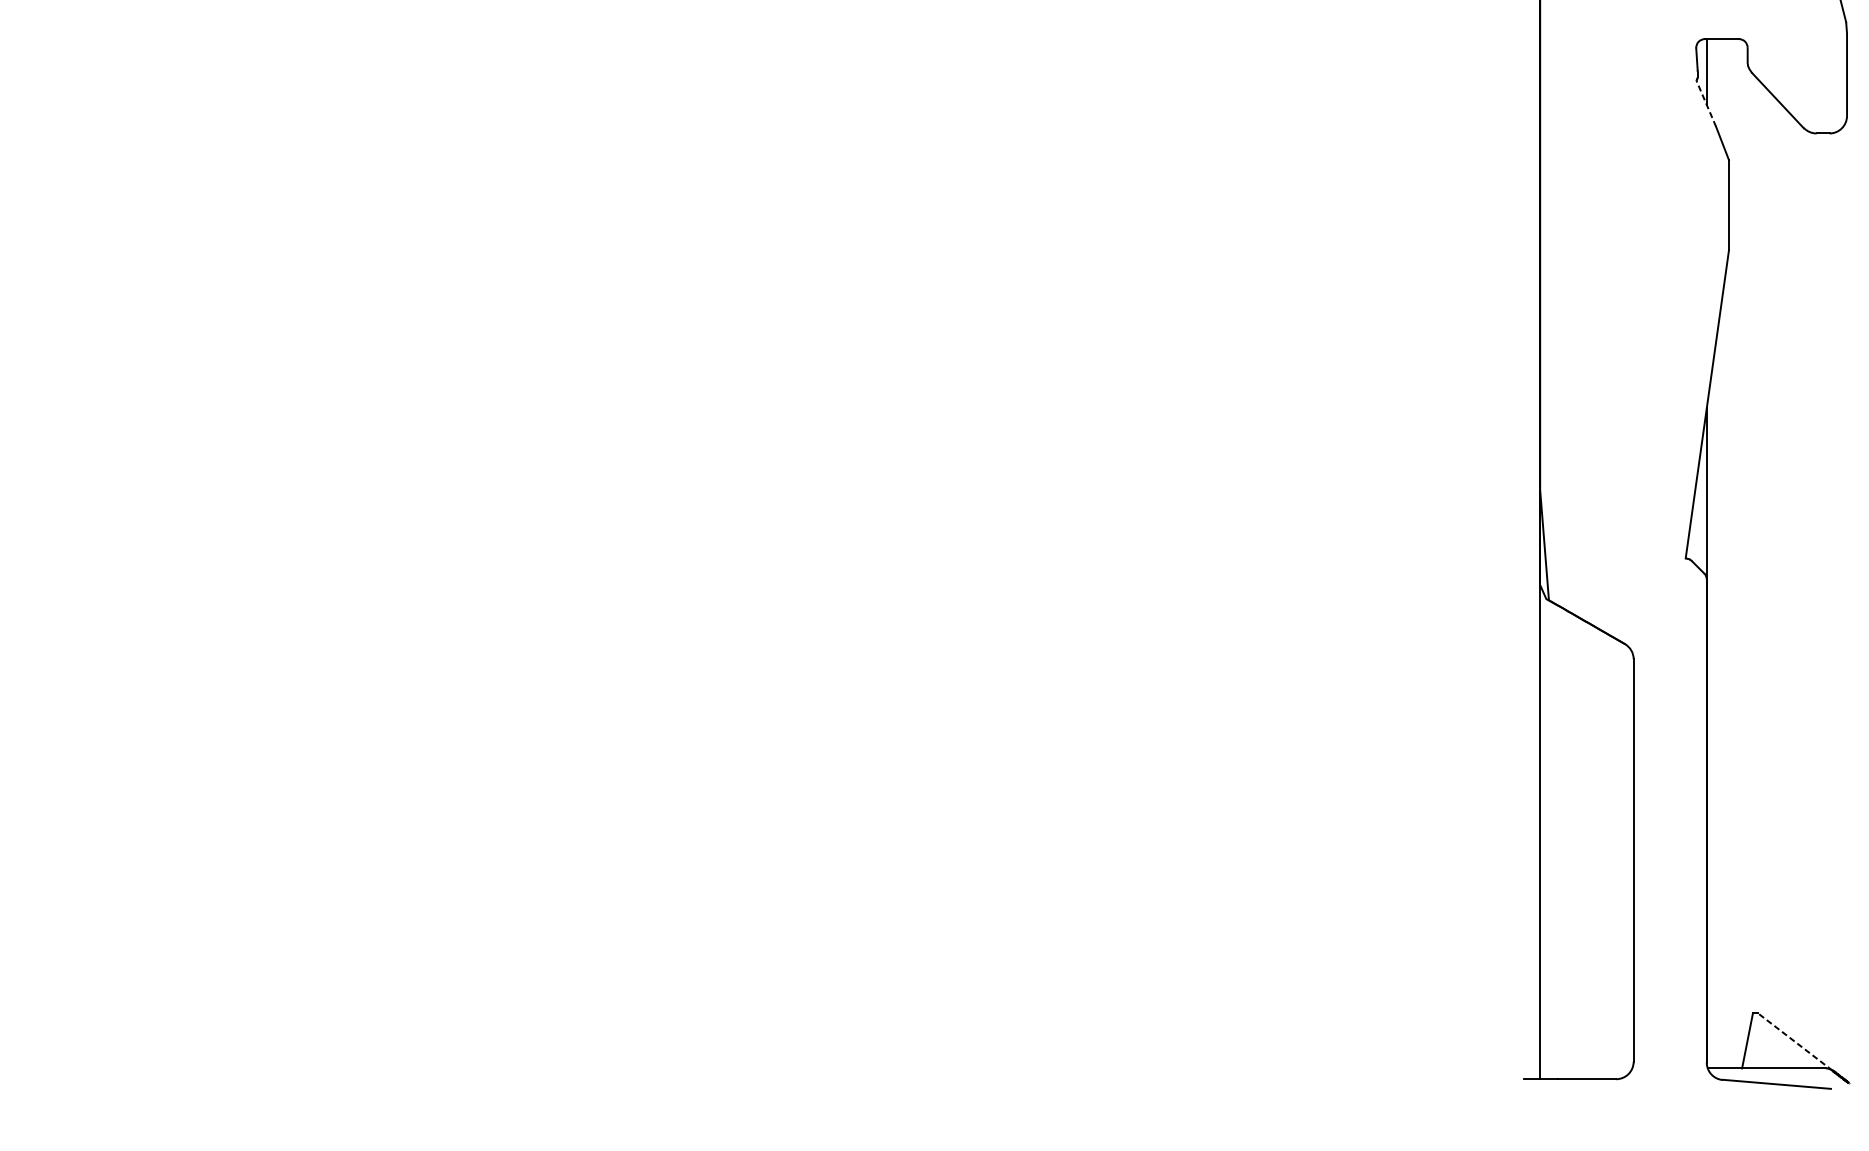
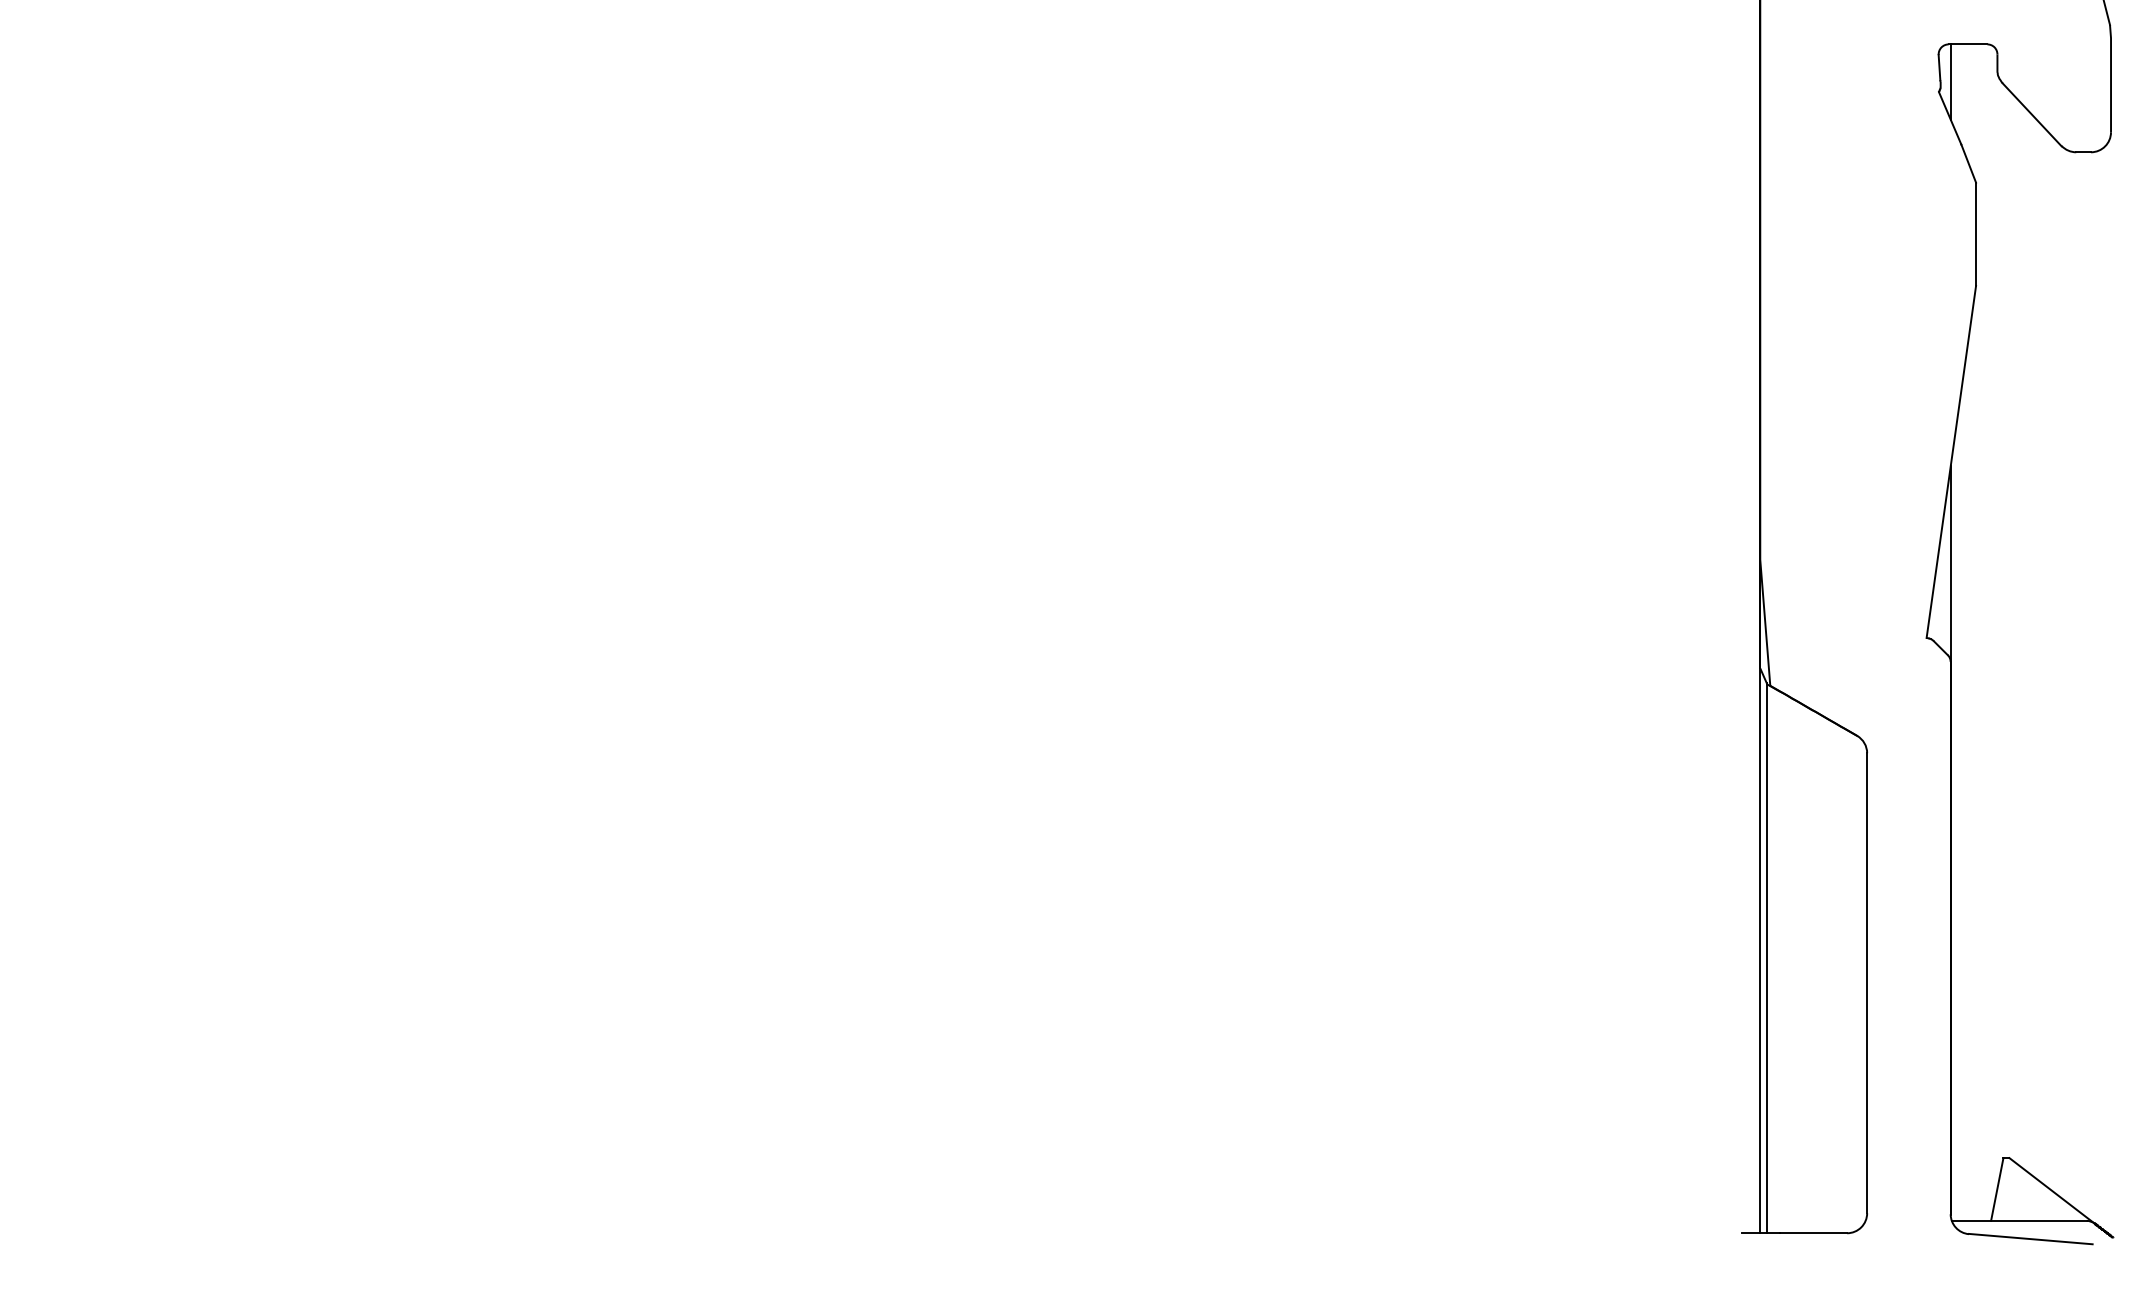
line: (1706, 103) -> (1950, 118), dashed -> solid
line: (1545, 838) -> (1766, 958), added
line: (1795, 1041) -> (2052, 1190), dashed -> solid

